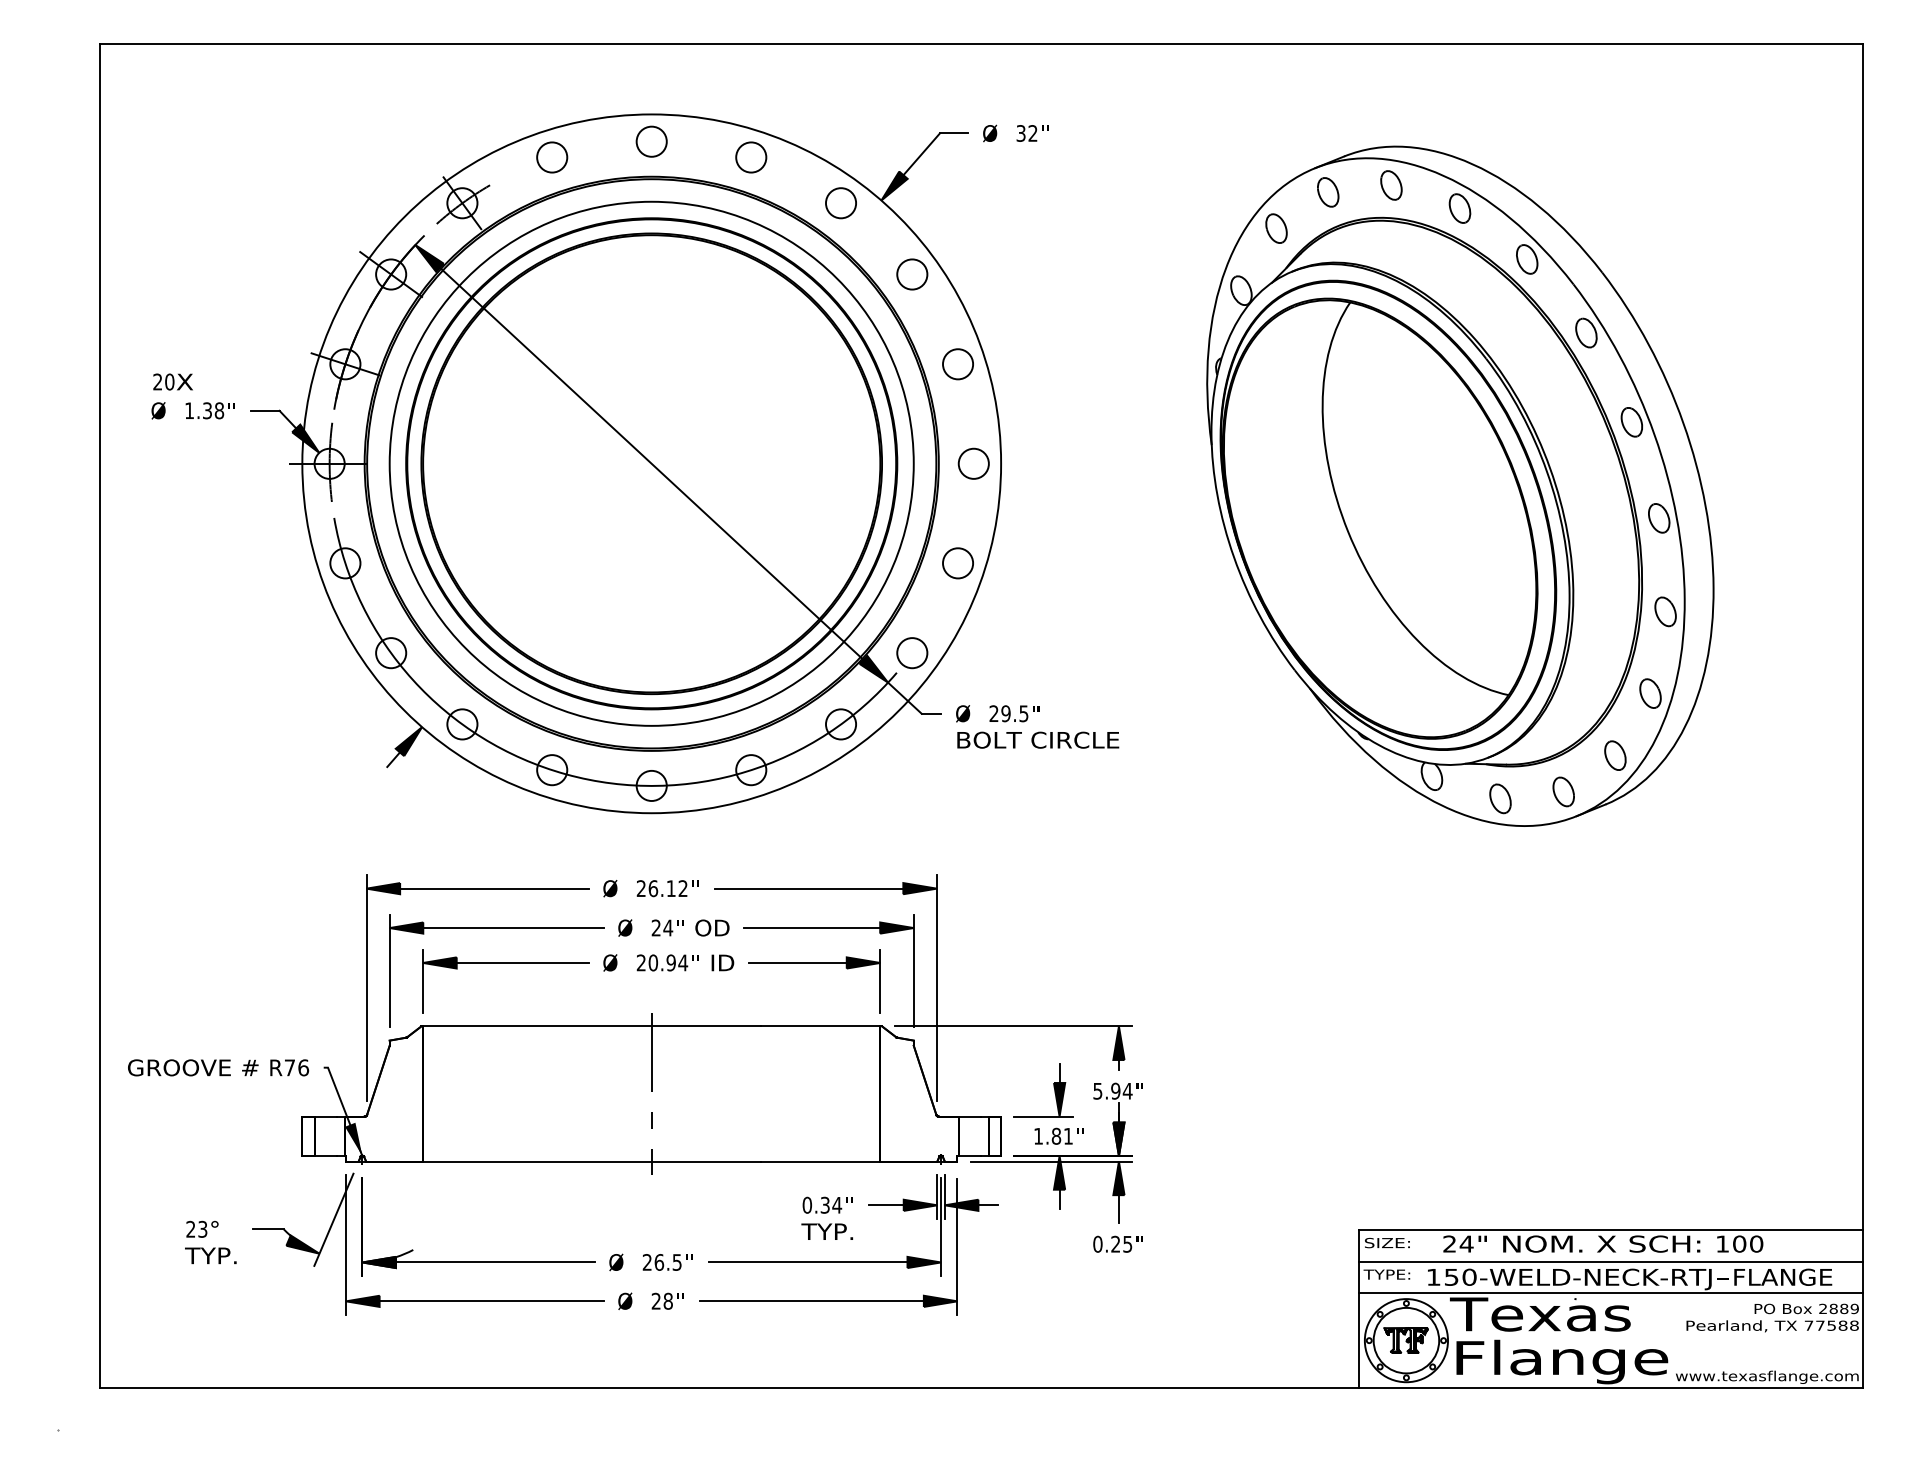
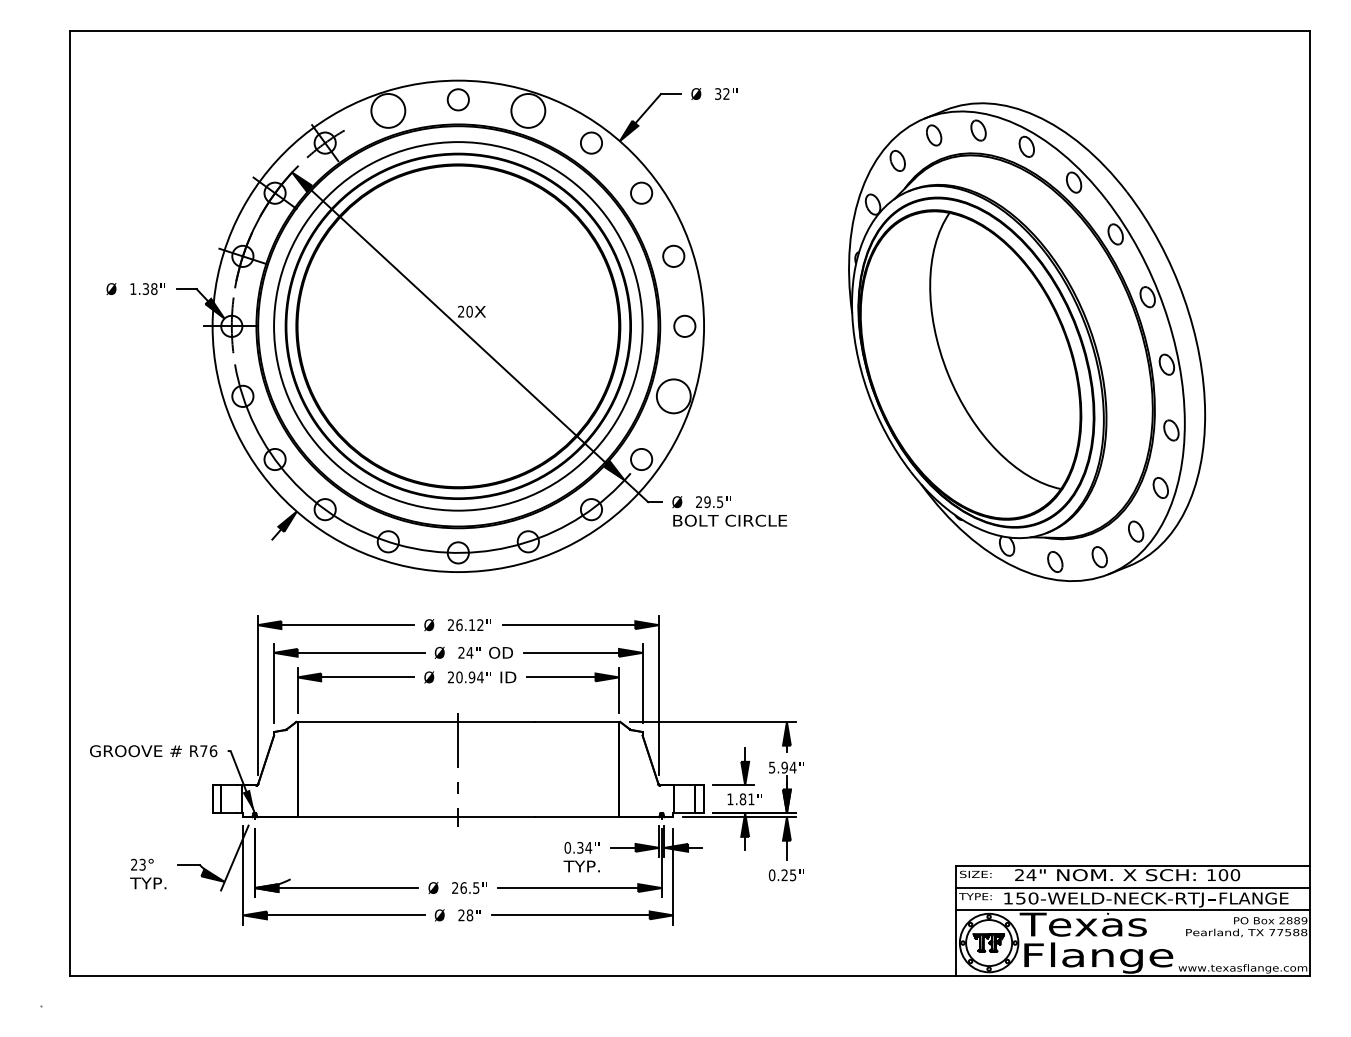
circle: (552, 157) -> (388, 110), size x1.6
circle: (751, 157) -> (528, 110), size x1.6
text: (172, 381) -> (471, 311), moved
circle: (958, 563) -> (674, 396), size x1.6

